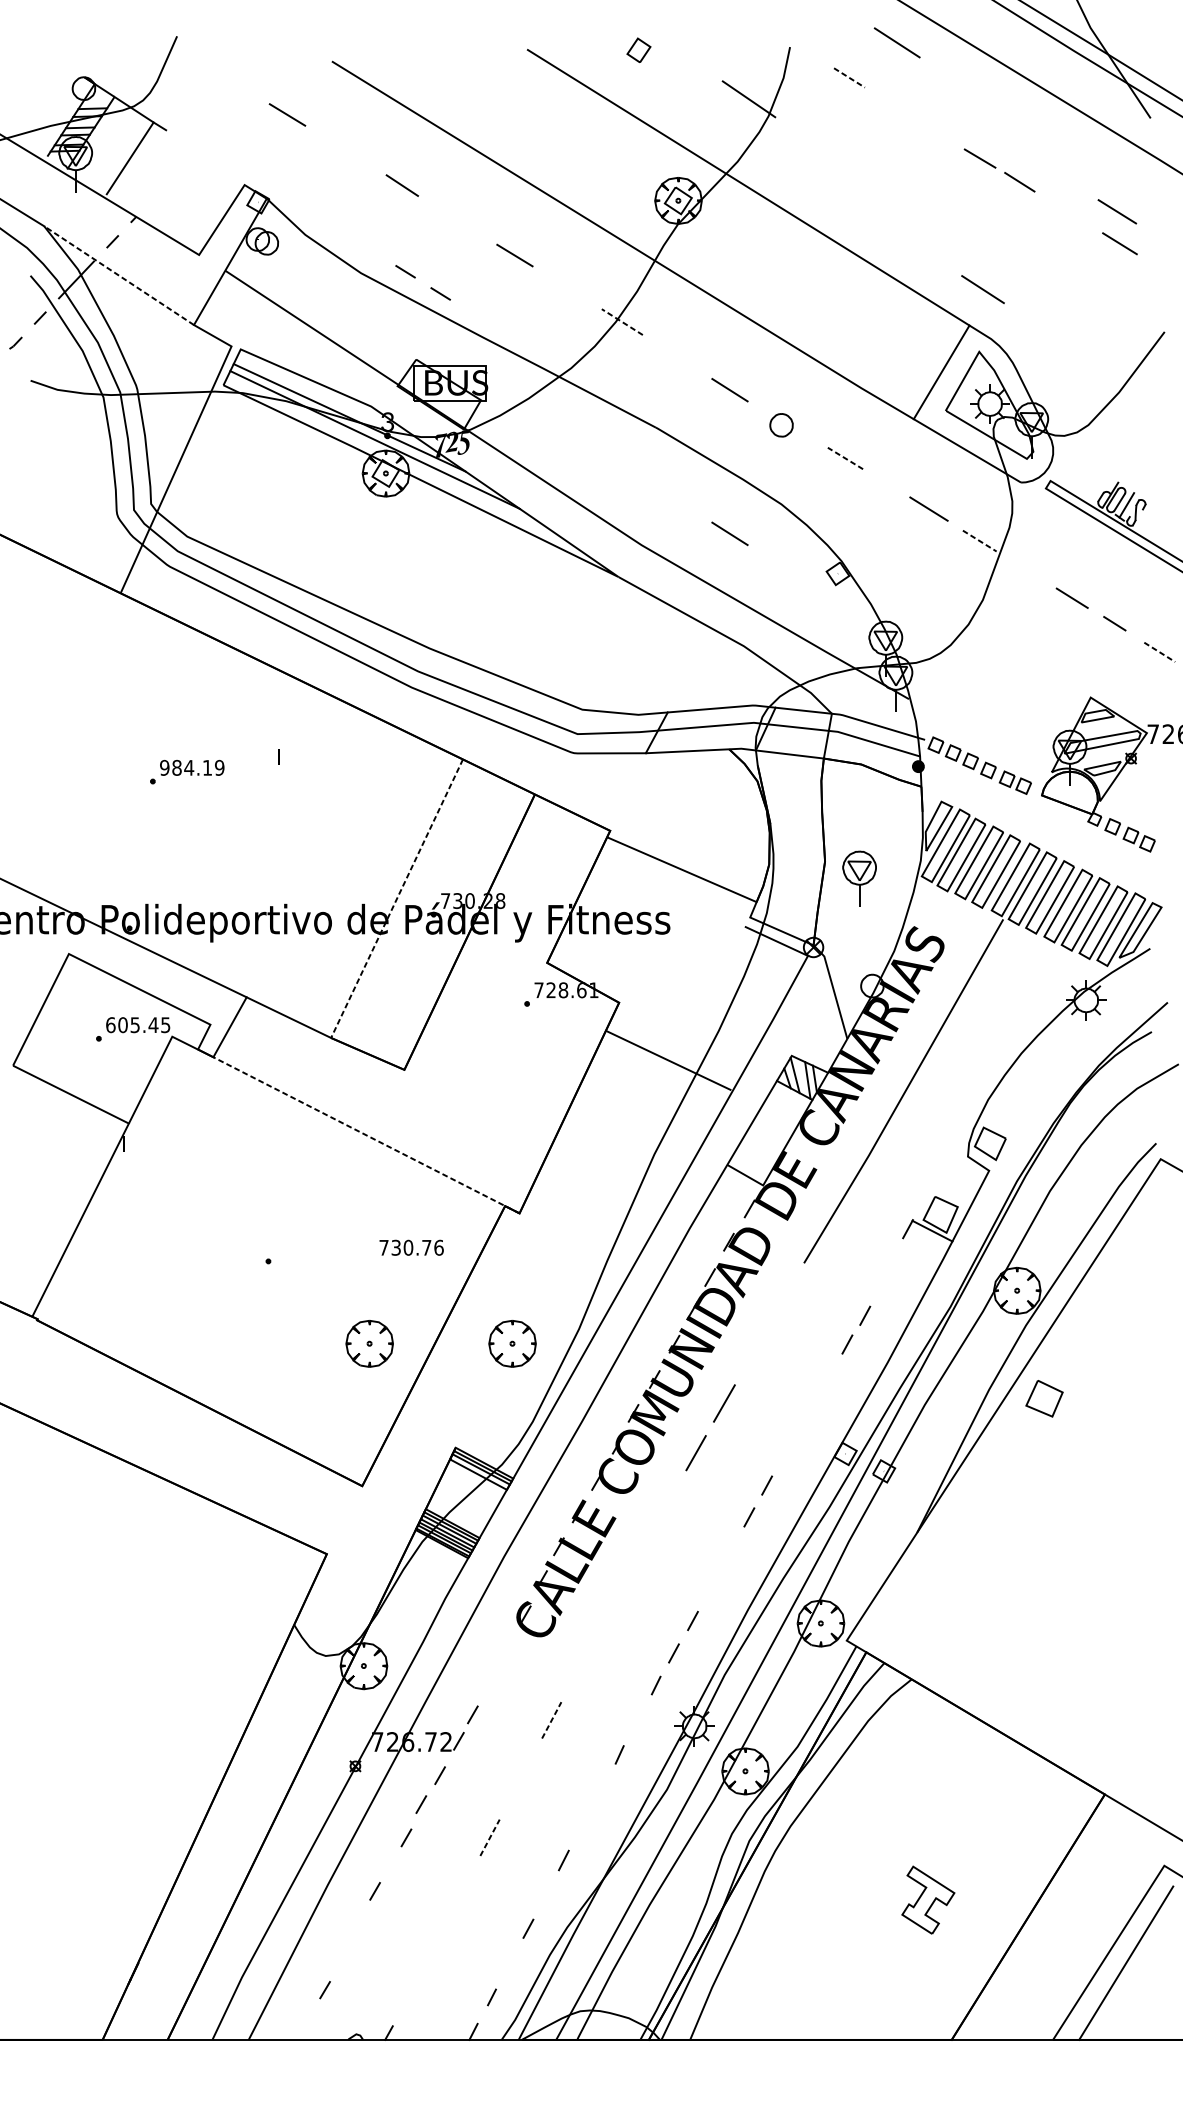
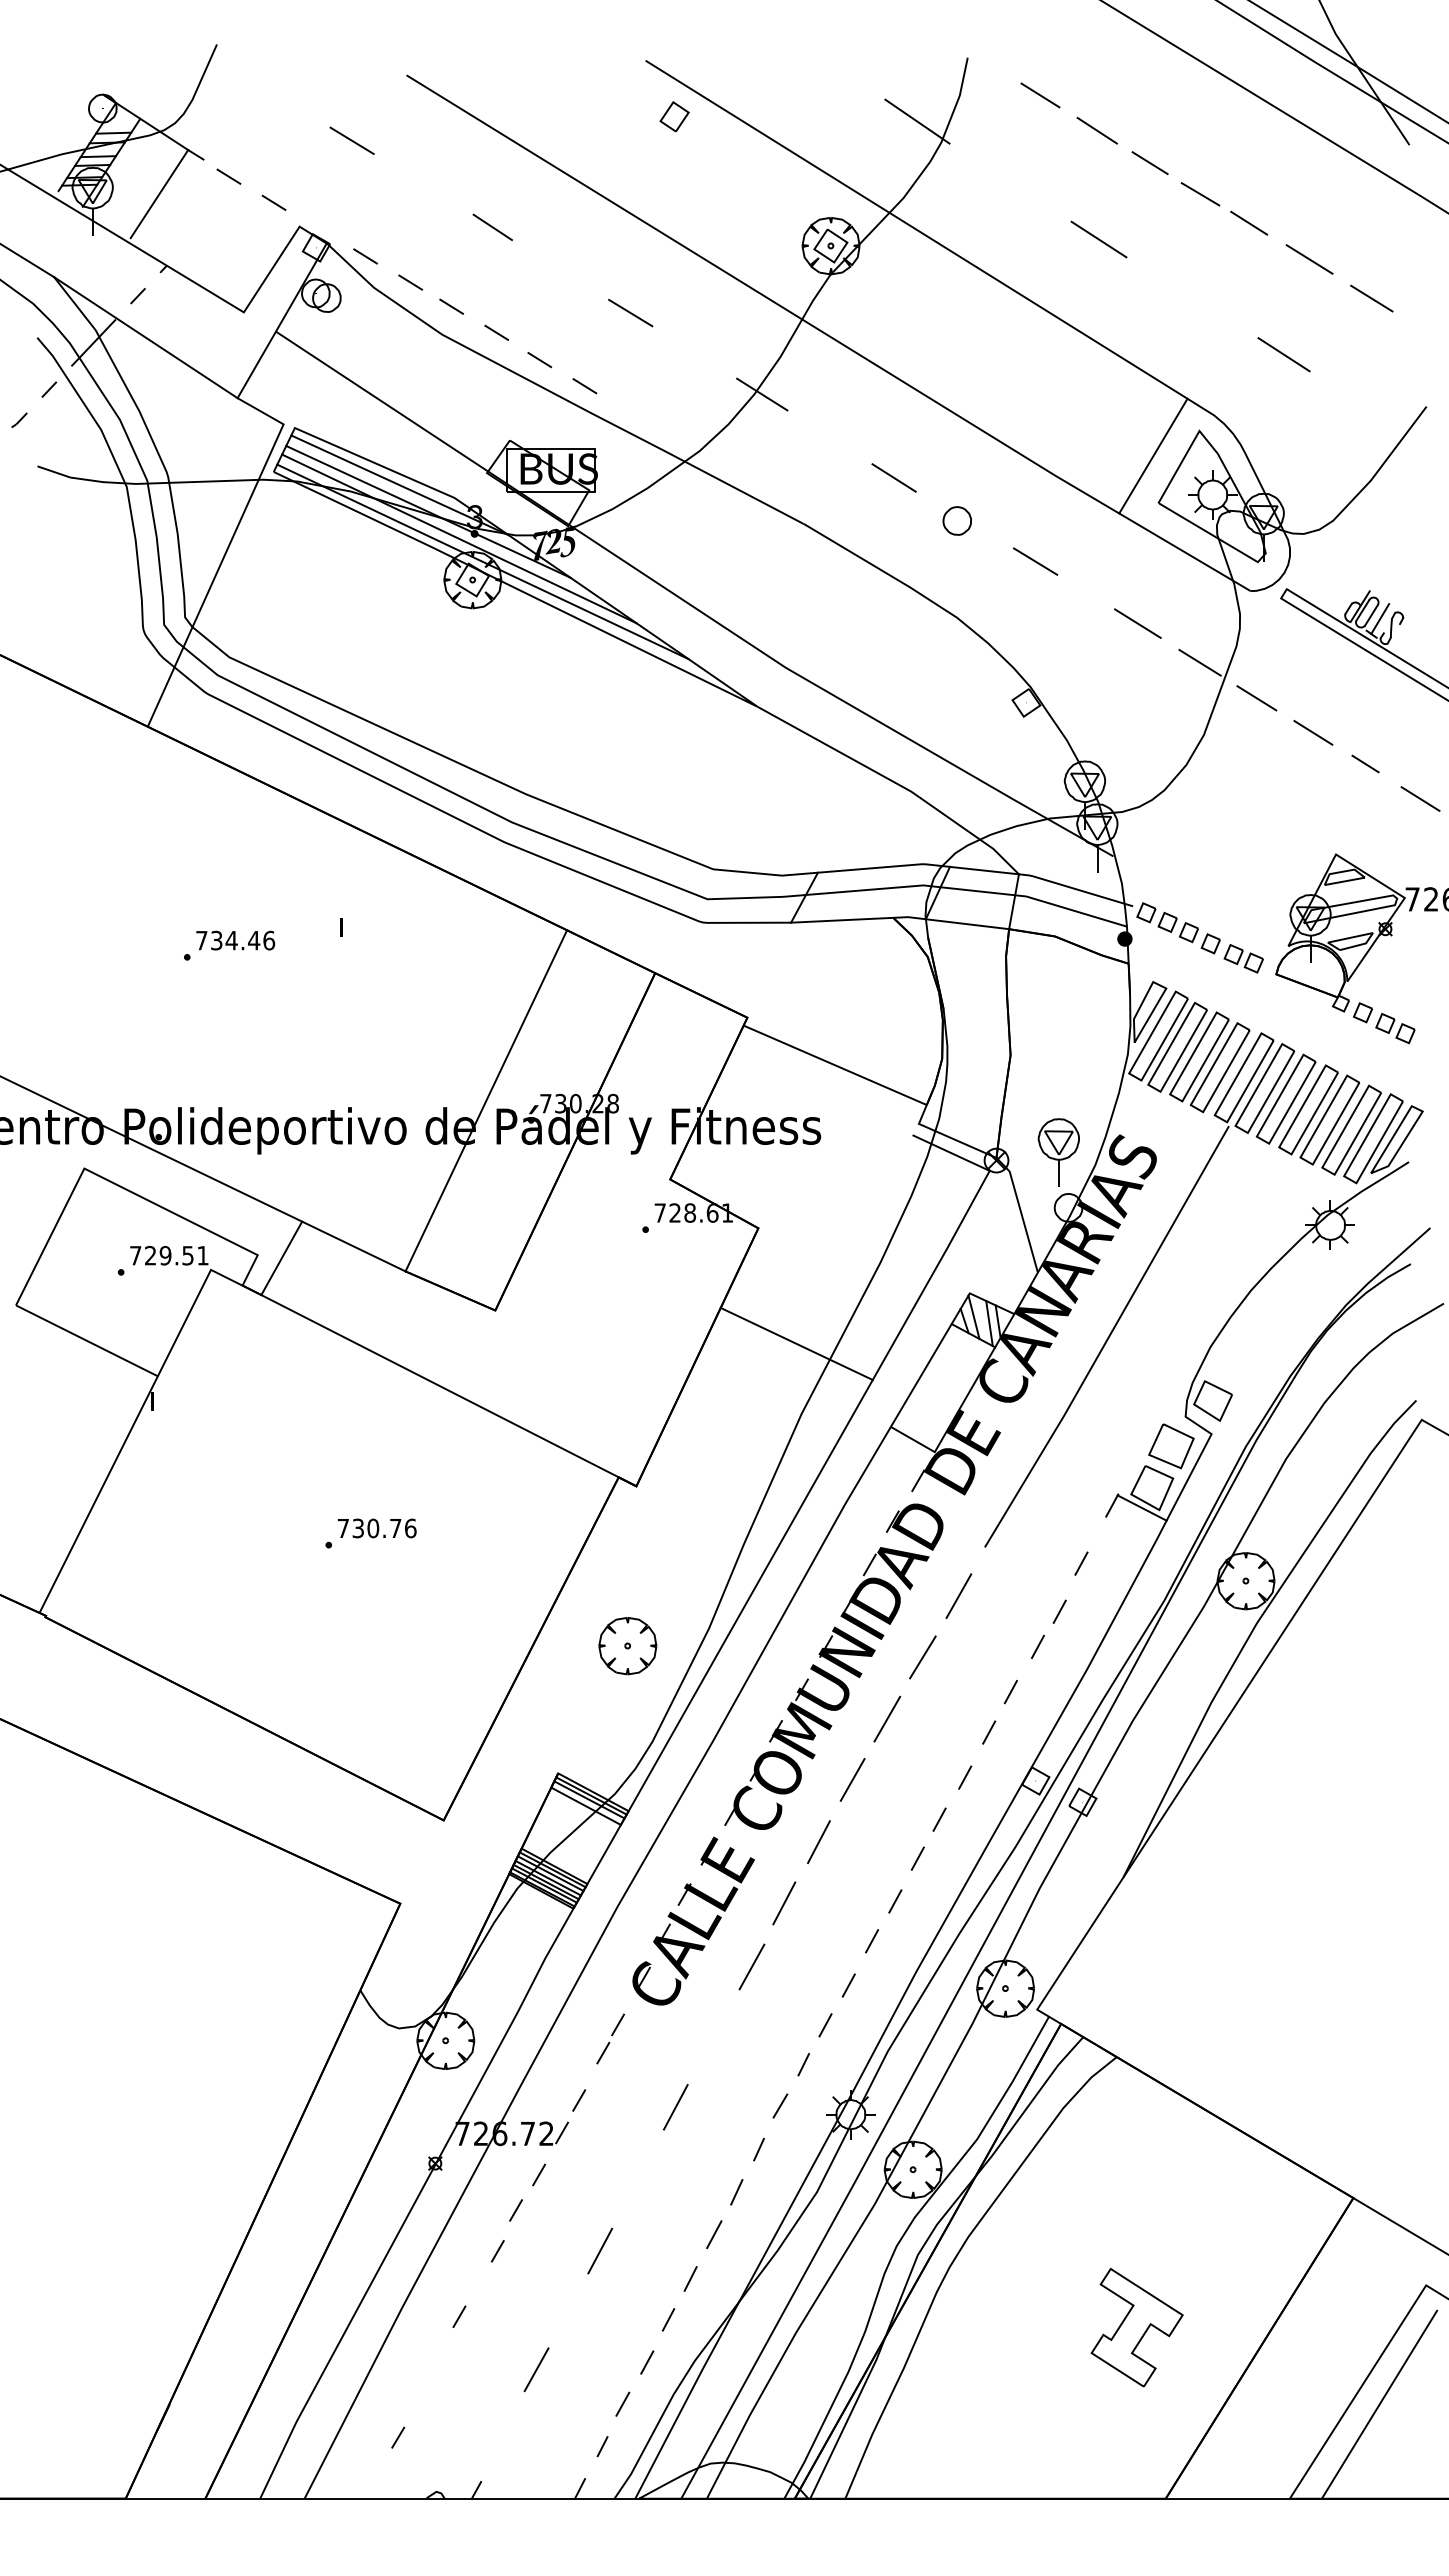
line: (896, 42) -> (1098, 239), moved
part: (638, 50) -> (674, 116), moved
line: (849, 77) -> (1040, 95), dashed -> solid
line: (895, 106) -> (1096, 130), added
line: (938, 133) -> (1149, 163), added
line: (186, 144) -> (228, 176), added
line: (223, 165) -> (273, 202), added
line: (298, 209) -> (365, 256), added
line: (1117, 211) -> (1309, 259), moved
line: (335, 230) -> (410, 282), added
line: (368, 250) -> (451, 306), added
line: (118, 275) -> (145, 337), dashed -> solid
line: (982, 289) -> (1283, 354), moved
line: (477, 315) -> (584, 386), added
line: (622, 322) -> (762, 394), dashed -> solid
line: (326, 396) -> (399, 485), added
line: (393, 458) -> (482, 561), added
line: (845, 458) -> (1035, 561), dashed -> solid
line: (729, 533) -> (893, 653), removed
line: (980, 541) -> (1200, 663), dashed -> solid
line: (1025, 570) -> (1256, 698), added
line: (1160, 652) -> (1421, 799), dashed -> solid
text: (192, 767) -> (235, 940), 984.19 -> 734.46
part: (859, 878) -> (1058, 1152), moved
line: (397, 898) -> (486, 1100), dashed -> solid
text: (138, 1024) -> (169, 1255), 605.45 -> 729.51
line: (668, 1060) -> (796, 1343), moved
line: (366, 1135) -> (448, 1390), dashed -> solid
text: (411, 1247) -> (377, 1528), moved
line: (882, 1276) -> (1081, 1563), added
line: (782, 1302) -> (958, 1595), added
part: (369, 1344) -> (452, 1646), removed
line: (753, 1353) -> (922, 1657), added
line: (824, 1381) -> (1010, 1692), added
part: (1044, 1398) -> (1171, 1446), moved
line: (807, 1414) -> (989, 1732), added
line: (788, 1451) -> (965, 1777), added
line: (668, 1504) -> (818, 1842), added
line: (731, 1552) -> (895, 1901), added
line: (640, 1553) -> (784, 1903), added
line: (712, 1585) -> (872, 1941), added
line: (613, 1605) -> (751, 1966), added
part: (498, 1664) -> (610, 2038), added
line: (637, 1718) -> (780, 2105), added
line: (552, 1719) -> (676, 2106), dashed -> solid
line: (601, 1789) -> (736, 2192), added
line: (583, 1824) -> (714, 2234), added
line: (490, 1837) -> (600, 2250), dashed -> solid
line: (545, 1893) -> (668, 2319), added
part: (927, 1900) -> (1136, 2327), size x1.43
line: (438, 1934) -> (536, 2369), added
line: (508, 1962) -> (622, 2403), added

